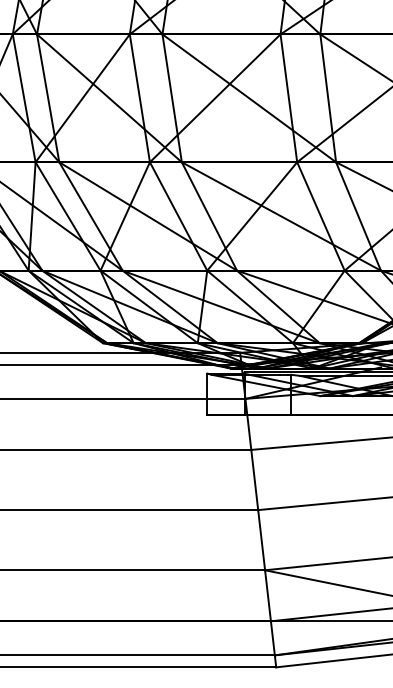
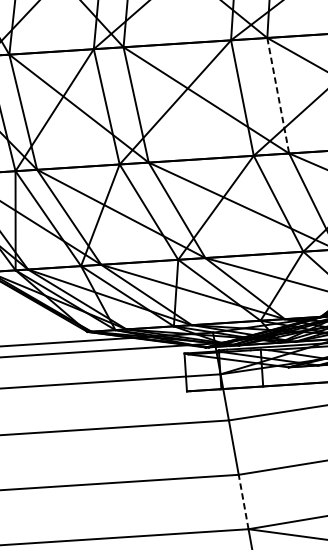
line: (328, 98) -> (278, 95), solid -> dashed
line: (261, 539) -> (243, 501), solid -> dashed

